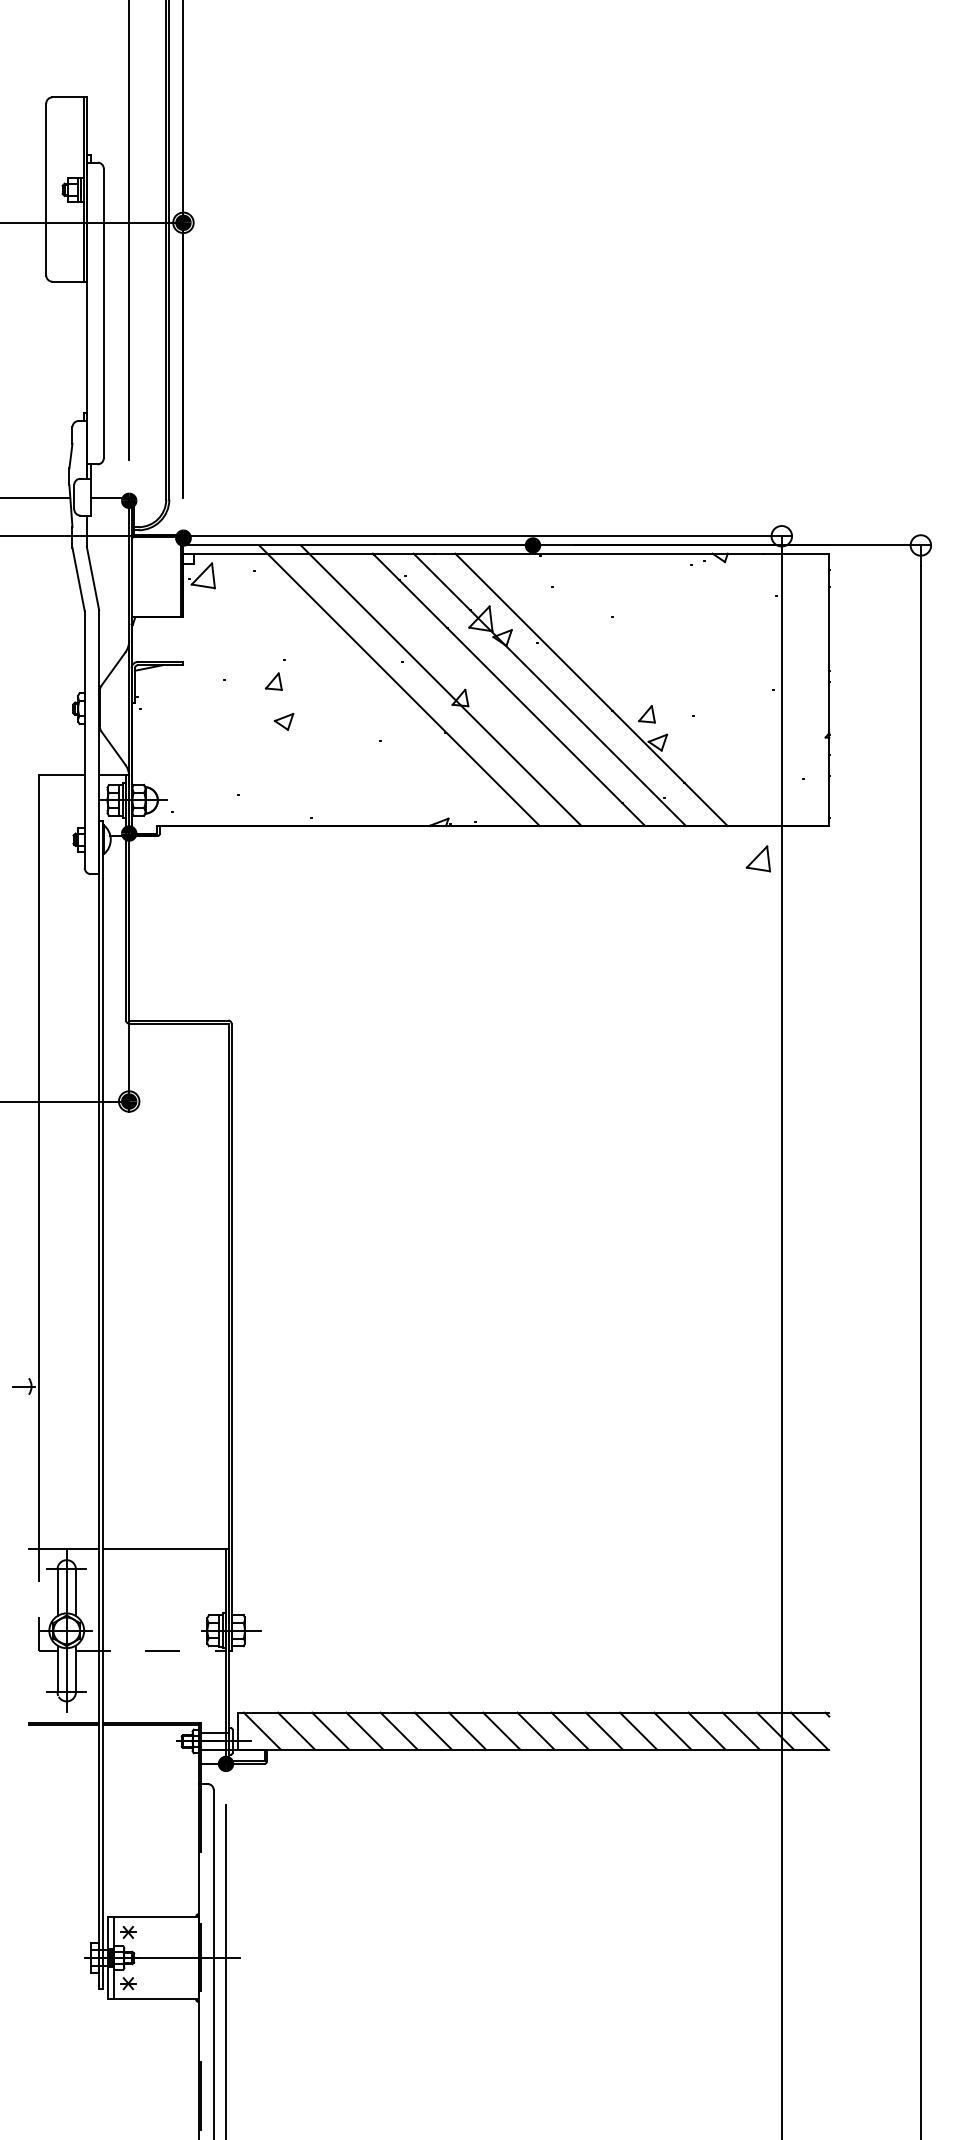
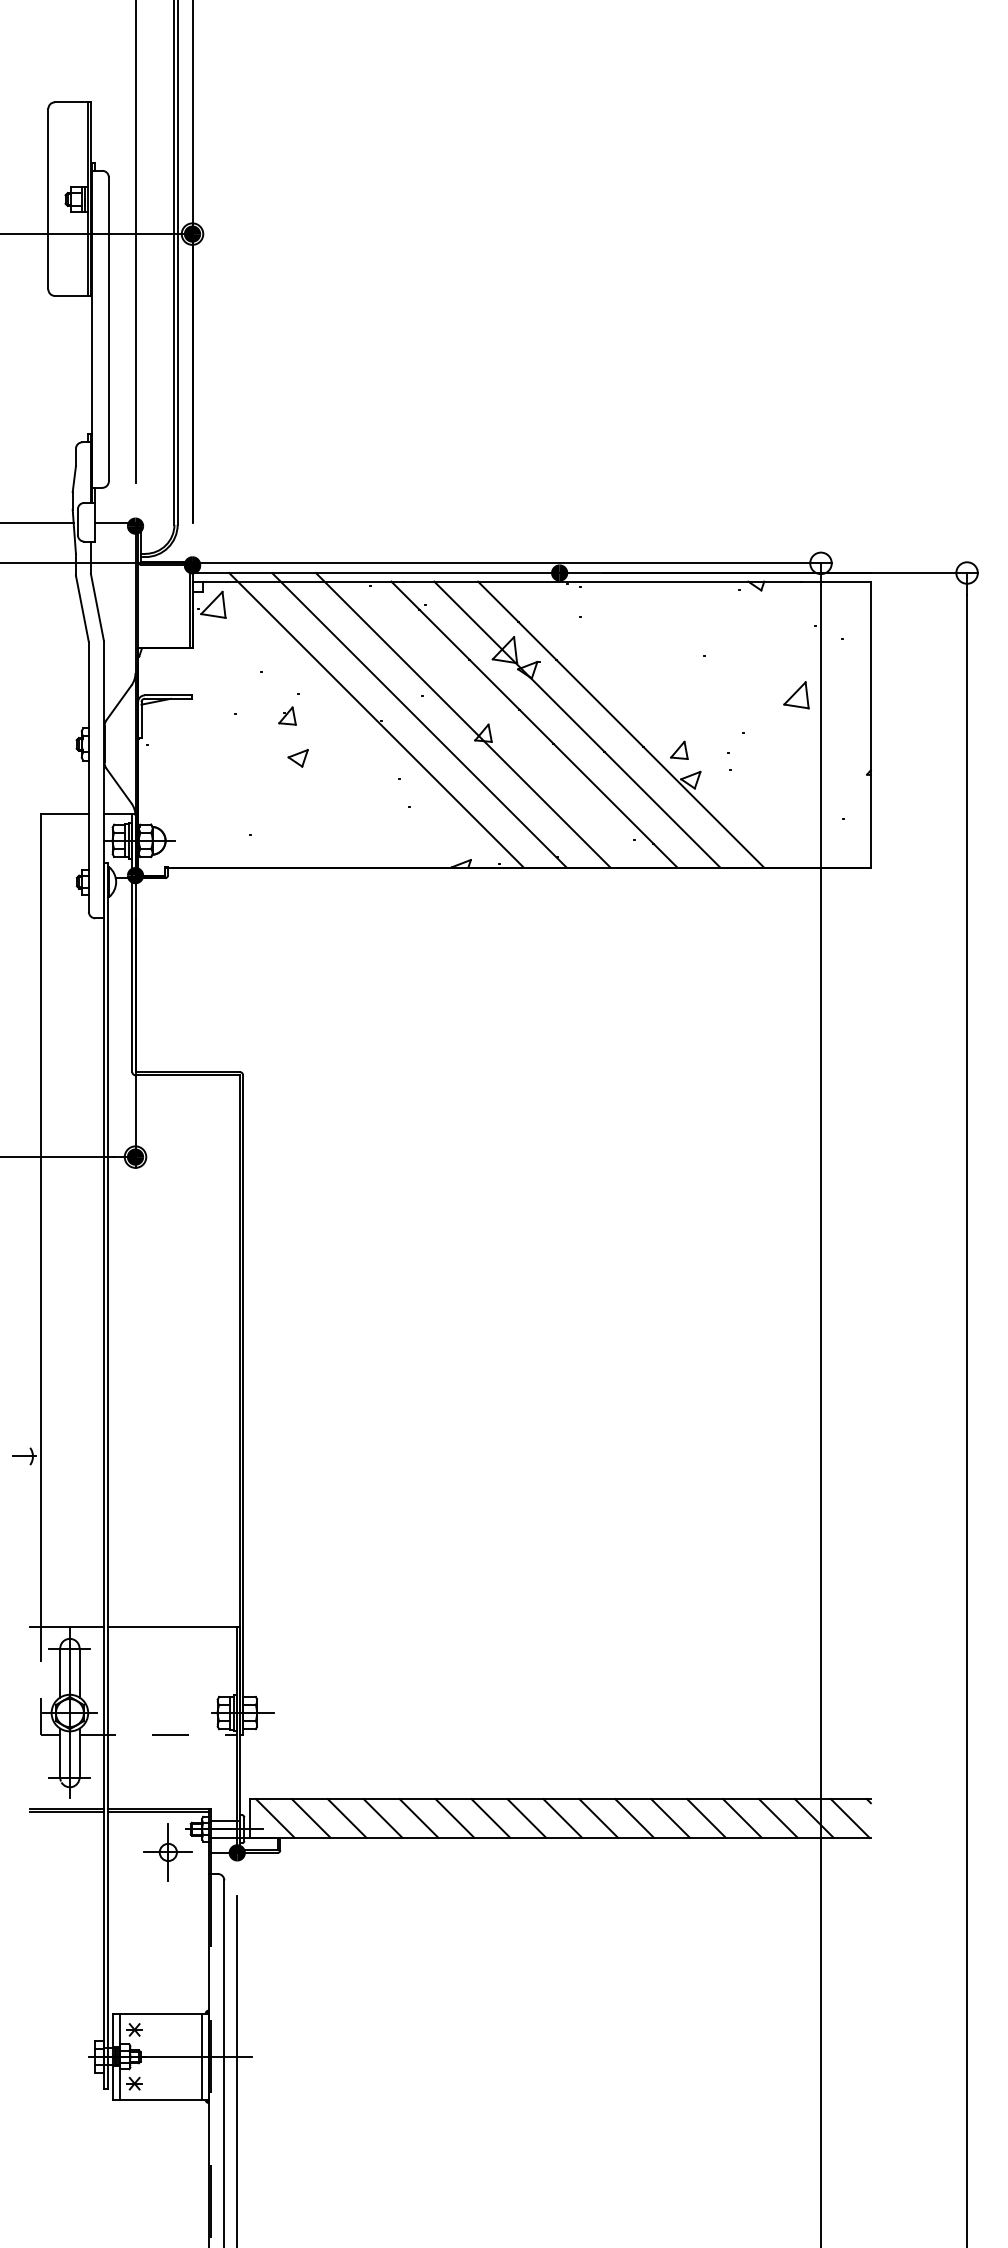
line: (358, 685) -> (376, 720), added
part: (757, 858) -> (795, 694), moved
part: (160, 1762) -> (168, 1851), added
line: (192, 1957) -> (202, 2056), added

